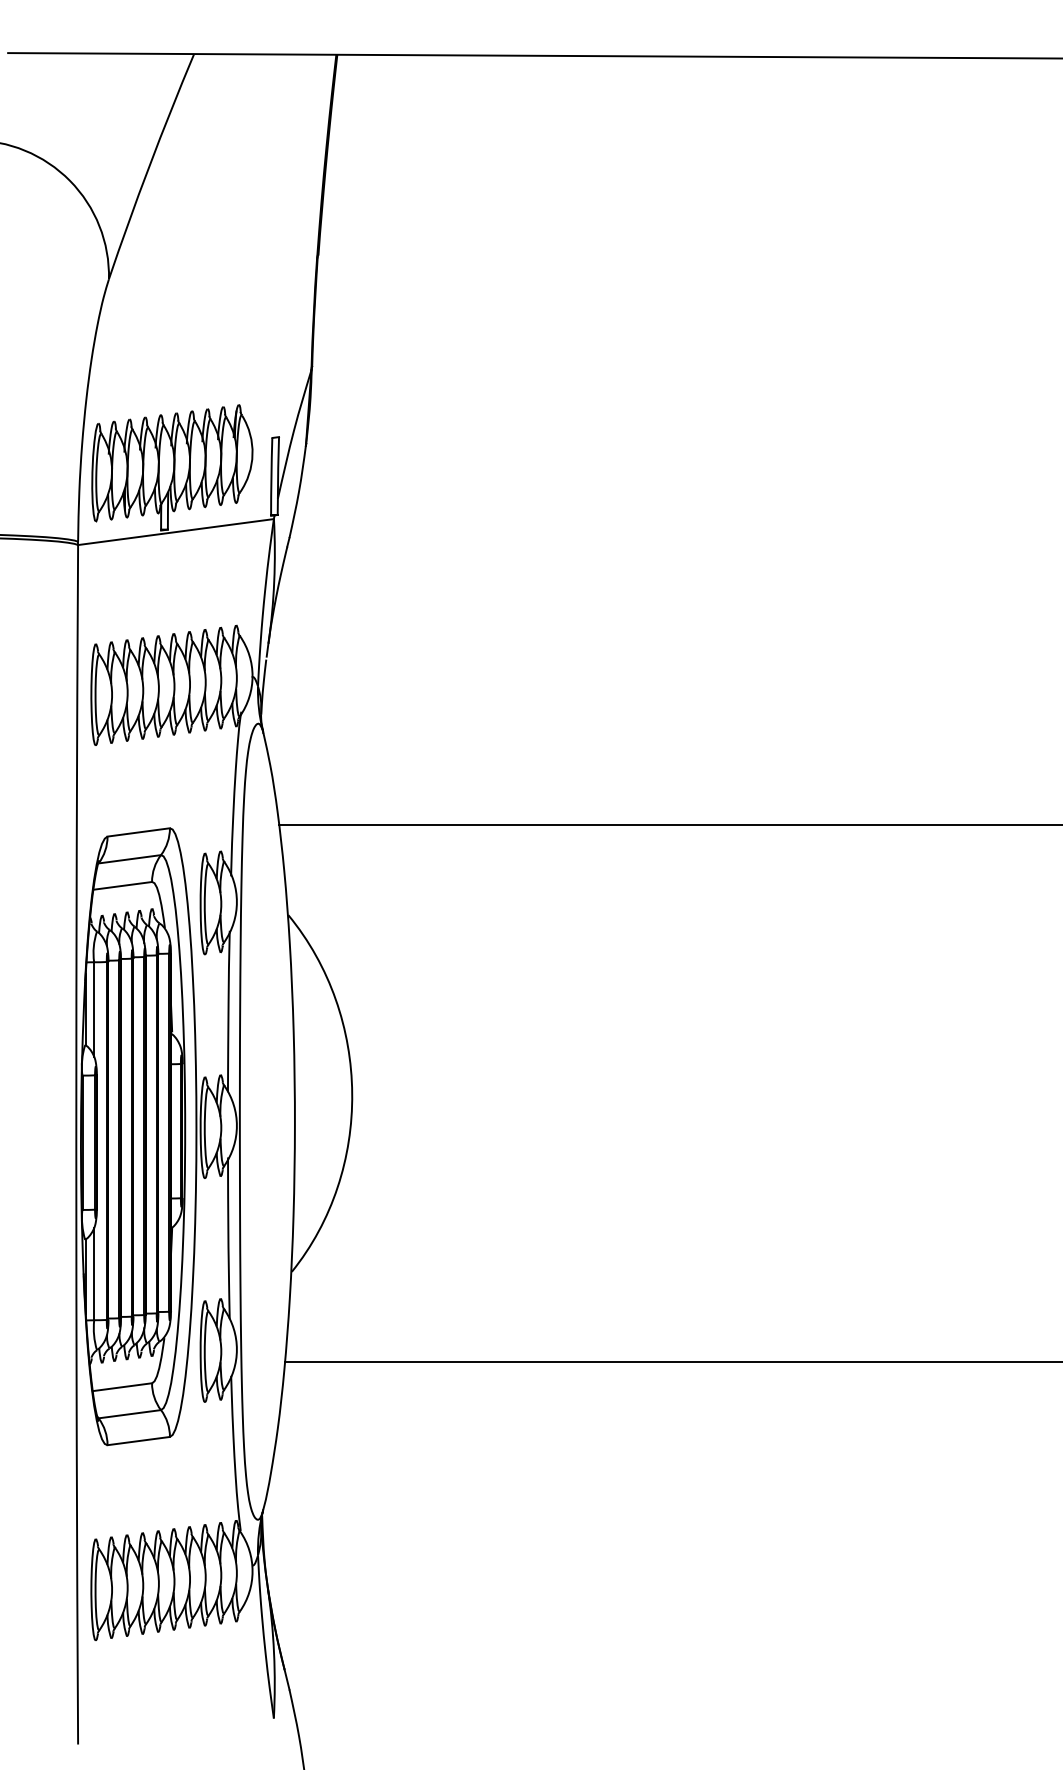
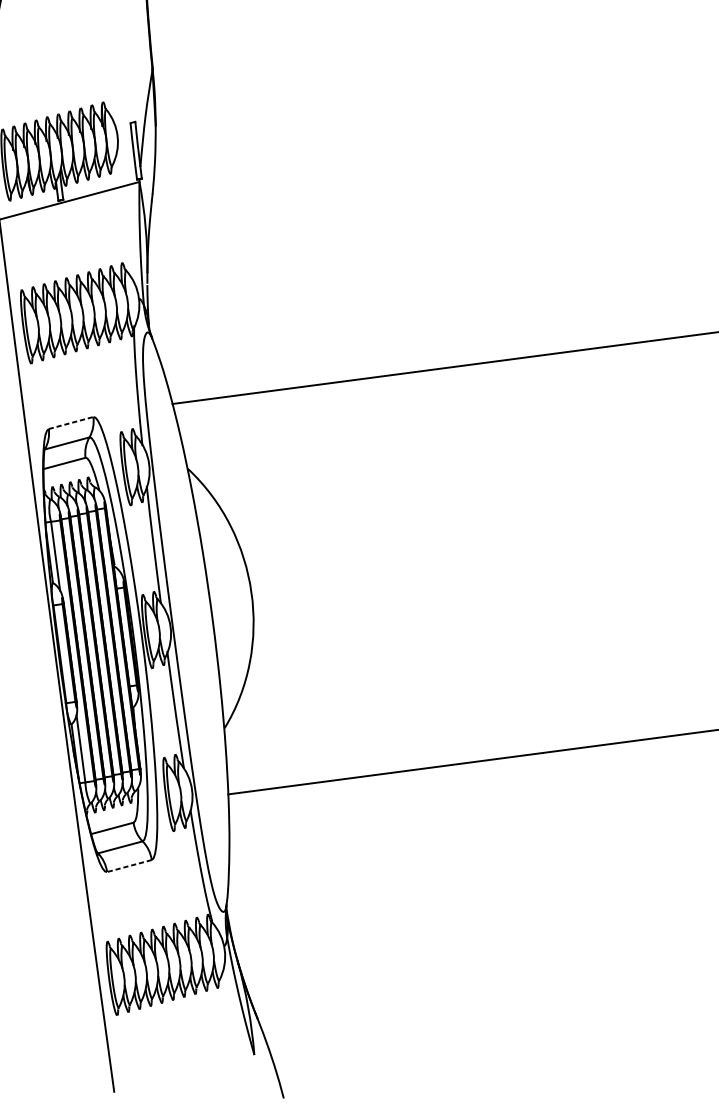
line: (139, 832) -> (71, 423), solid -> dashed
line: (138, 1441) -> (129, 866), solid -> dashed

